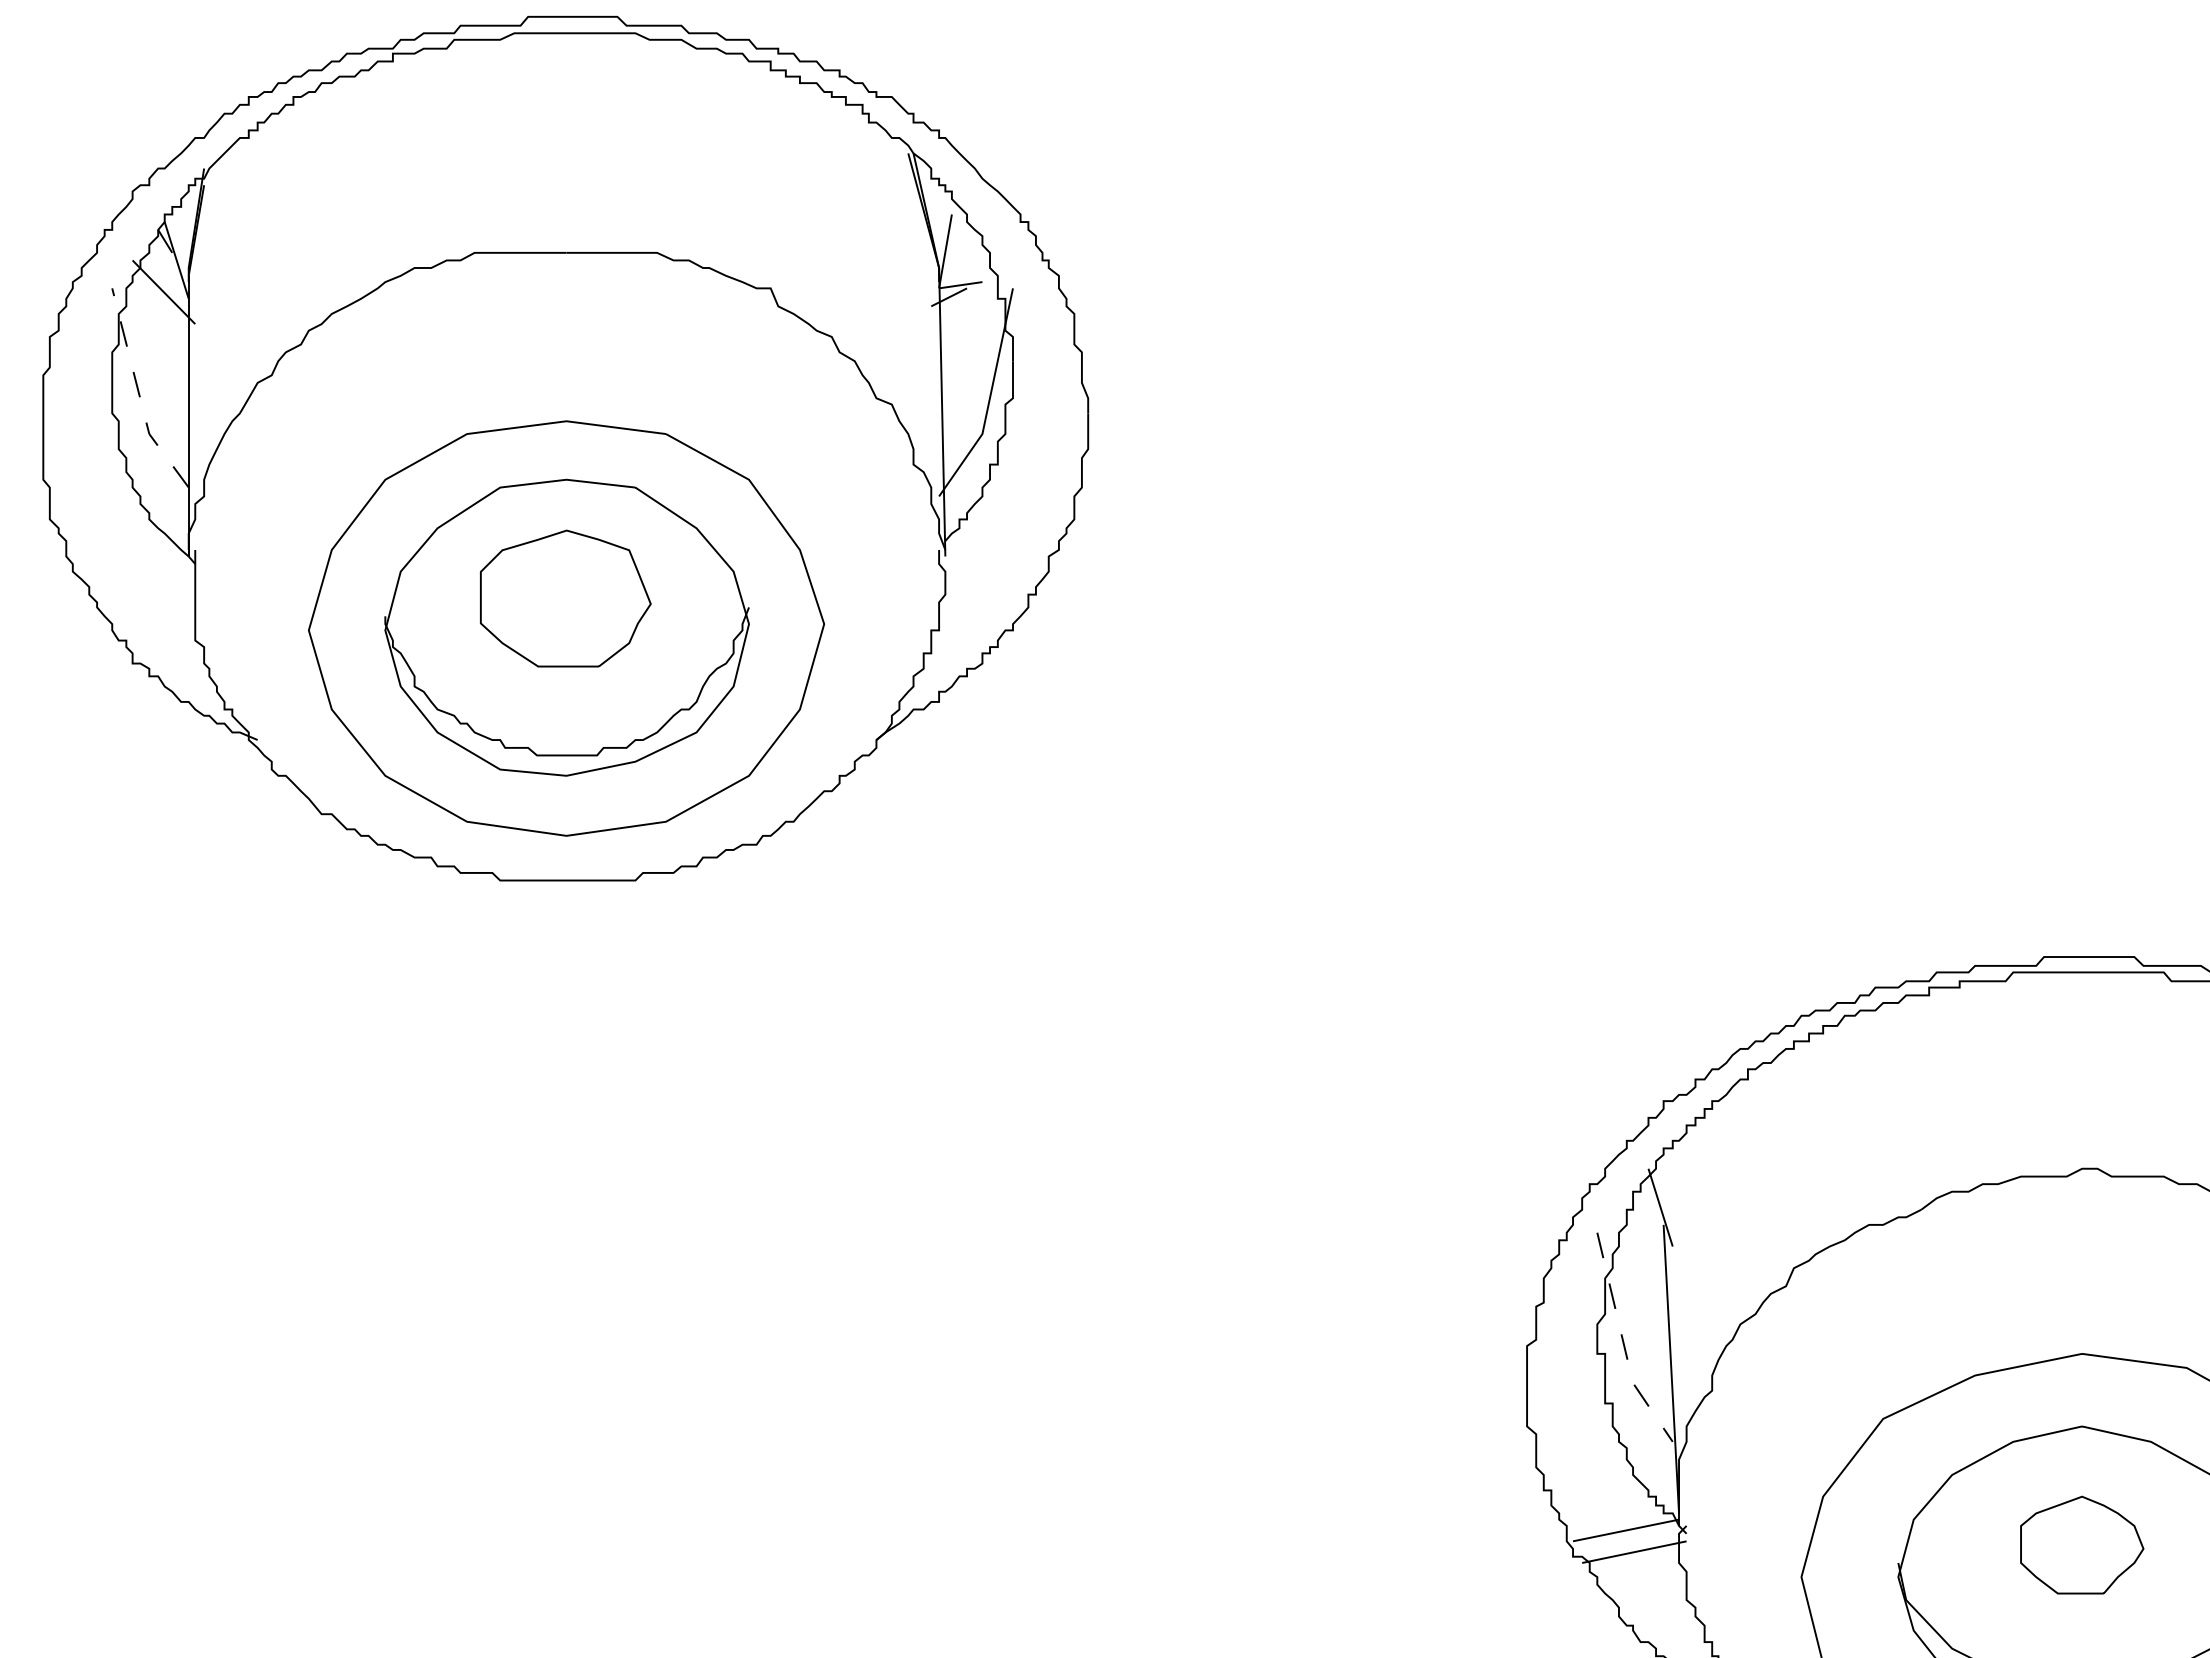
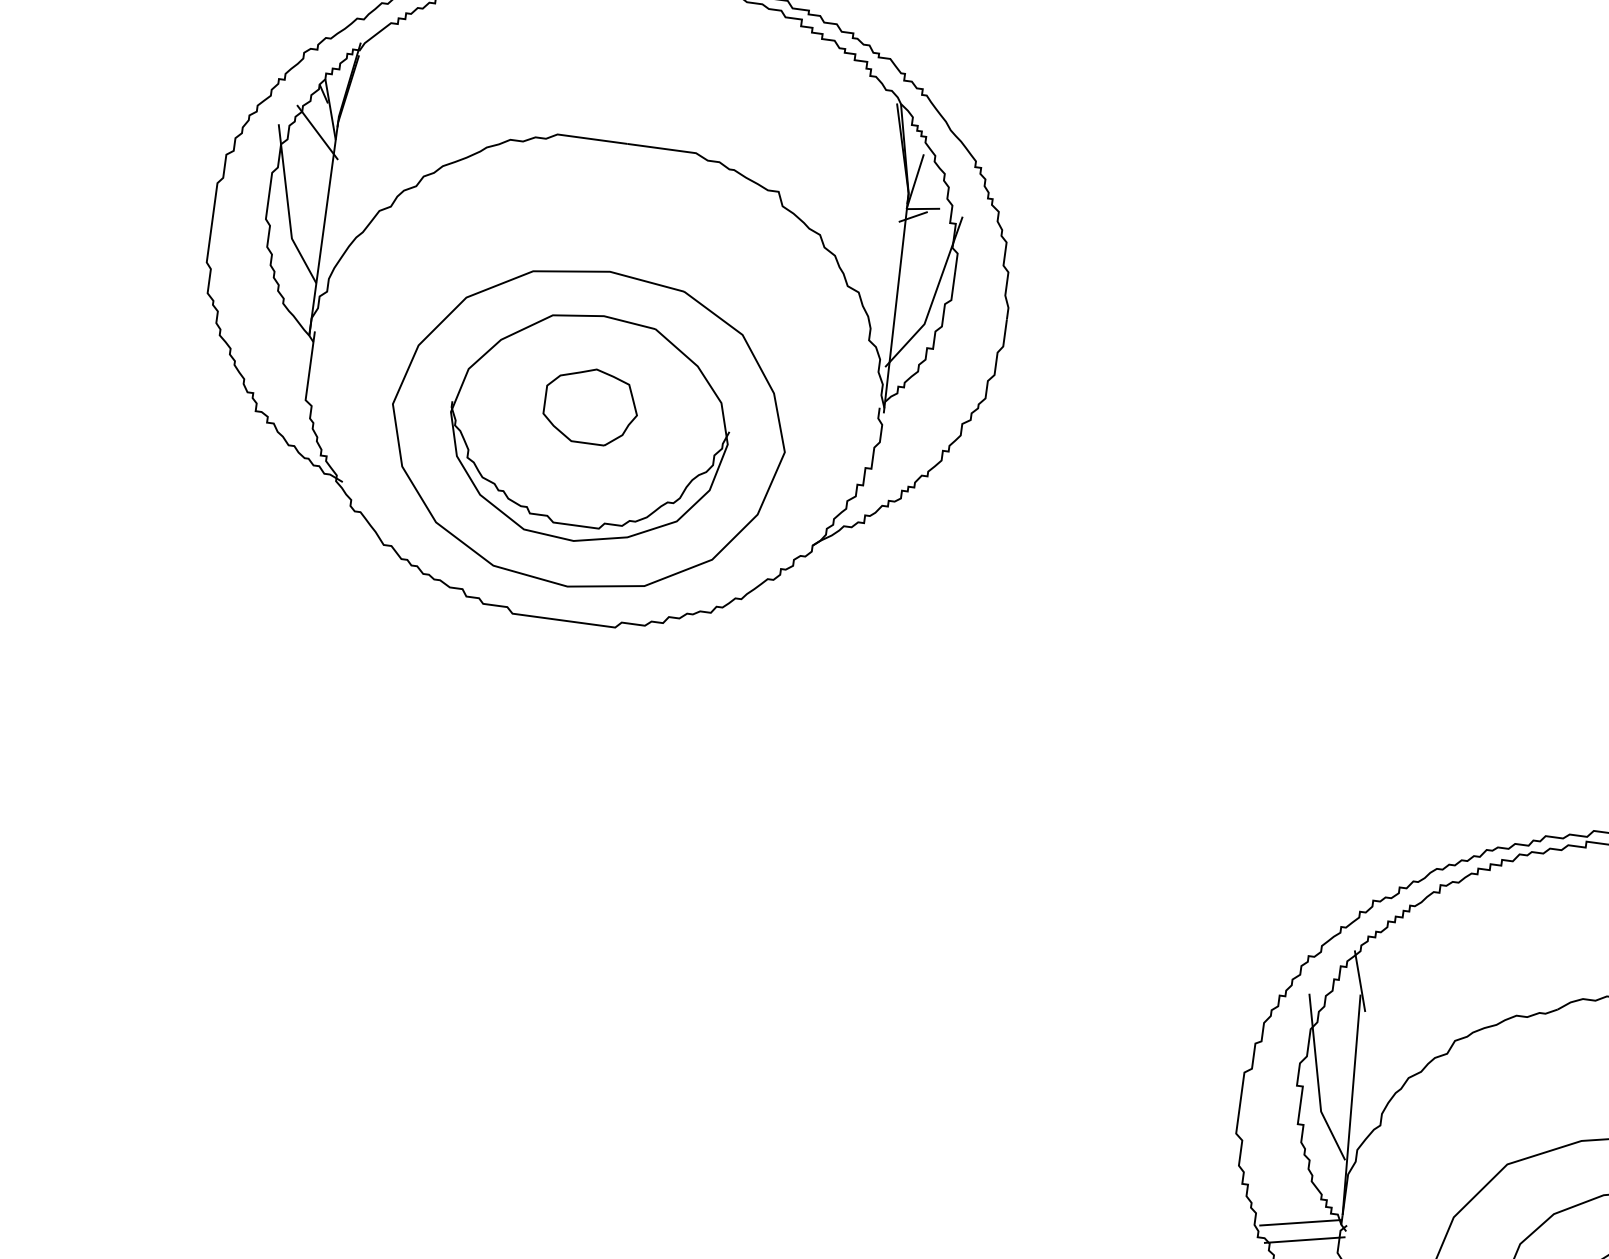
line: (139, 393) -> (288, 206), dashed -> solid
part: (565, 598) -> (591, 406), size x0.71
line: (1623, 1343) -> (1317, 1080), dashed -> solid

